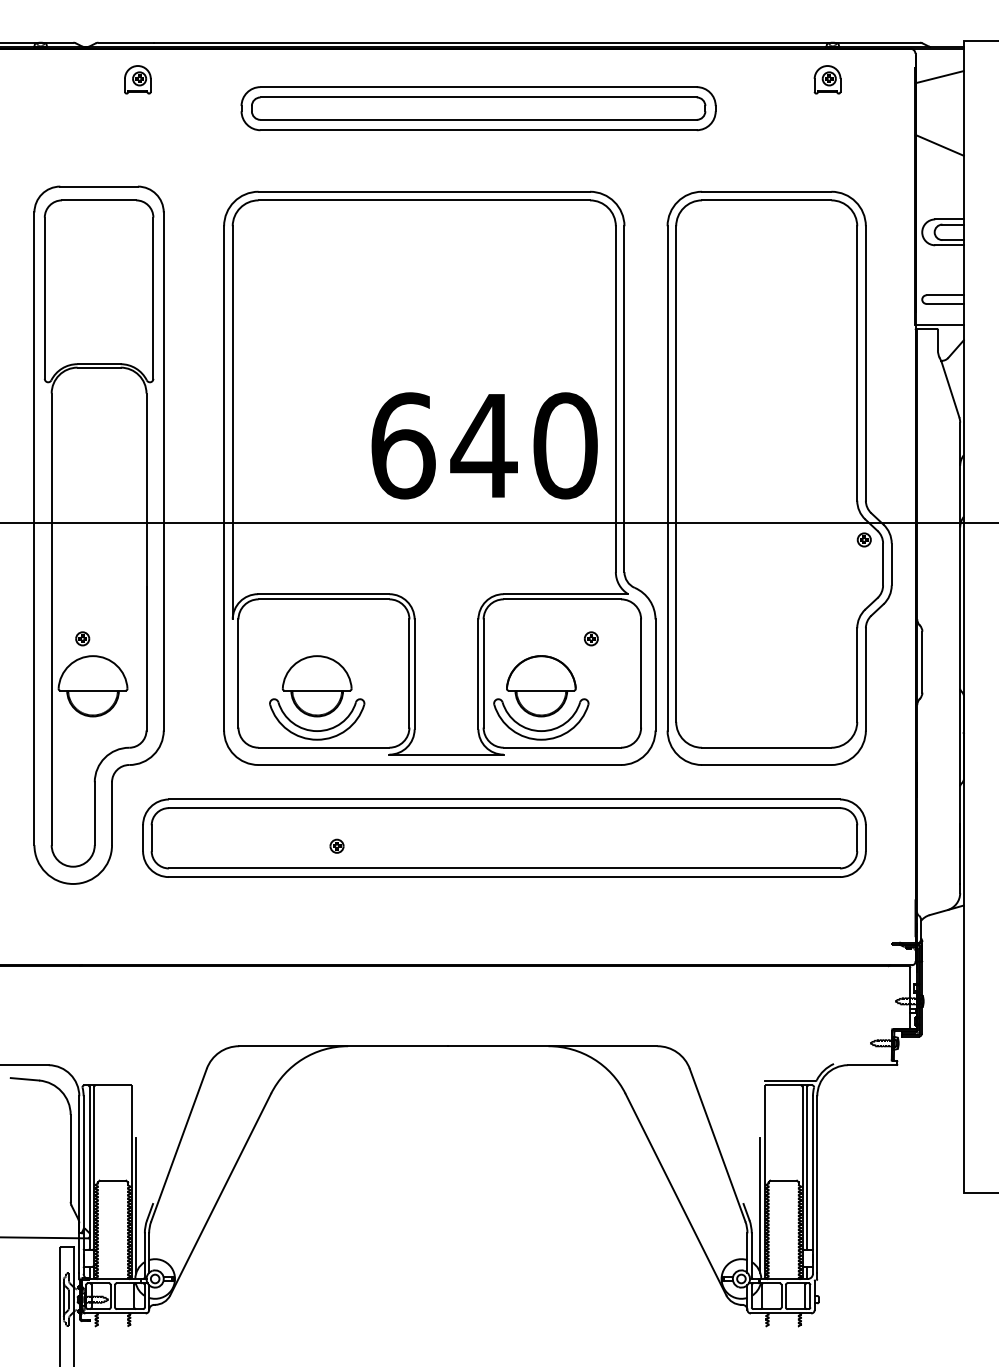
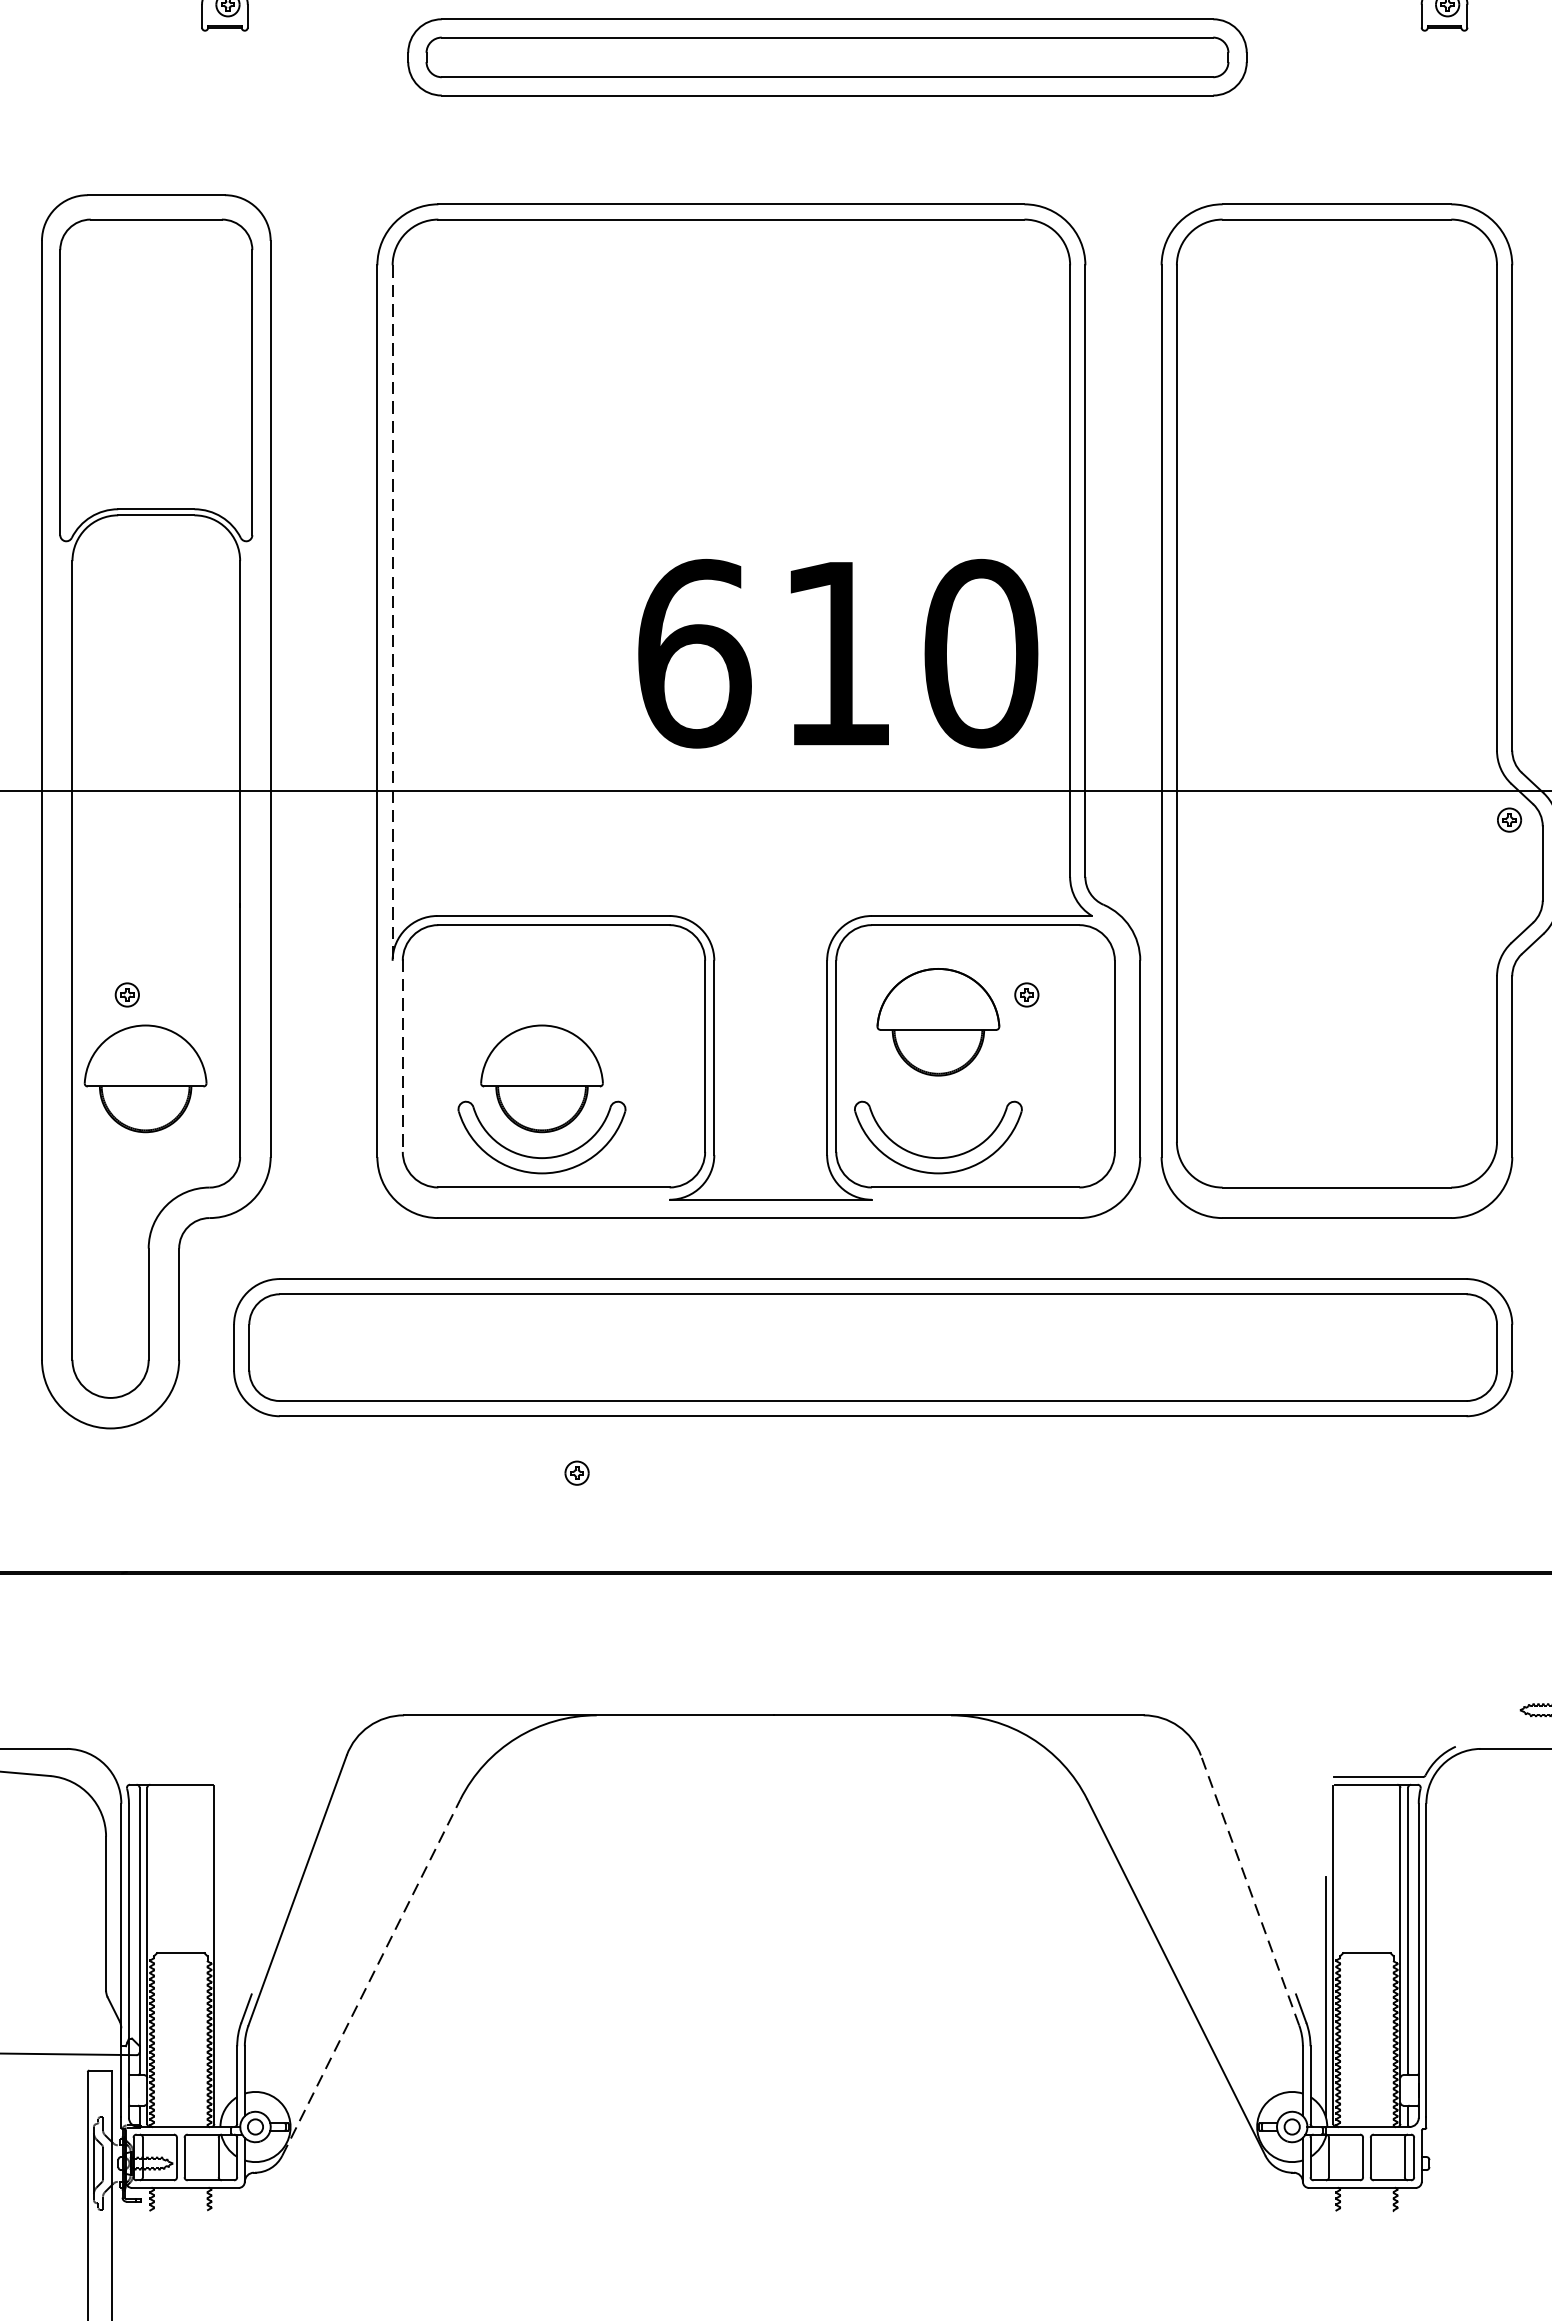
line: (232, 423) -> (392, 614), solid -> dashed
text: (483, 445) -> (836, 653), 640 -> 610
line: (238, 673) -> (402, 1056), solid -> dashed
part: (541, 686) -> (938, 1022), moved
part: (336, 845) -> (576, 1471), moved
line: (717, 1144) -> (1249, 1889), solid -> dashed
line: (220, 1194) -> (371, 1977), solid -> dashed
line: (136, 1205) -> (222, 1997), removed

